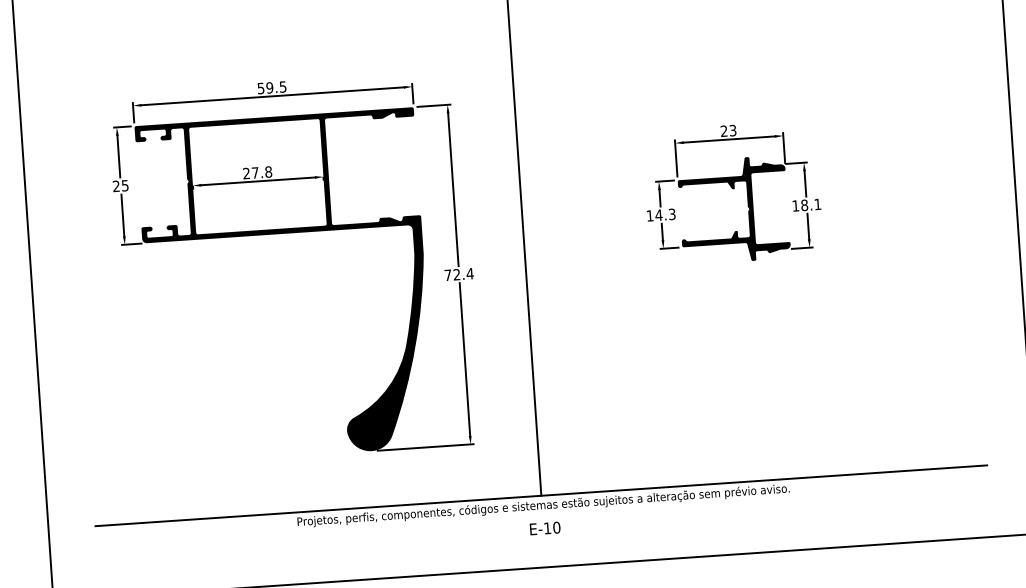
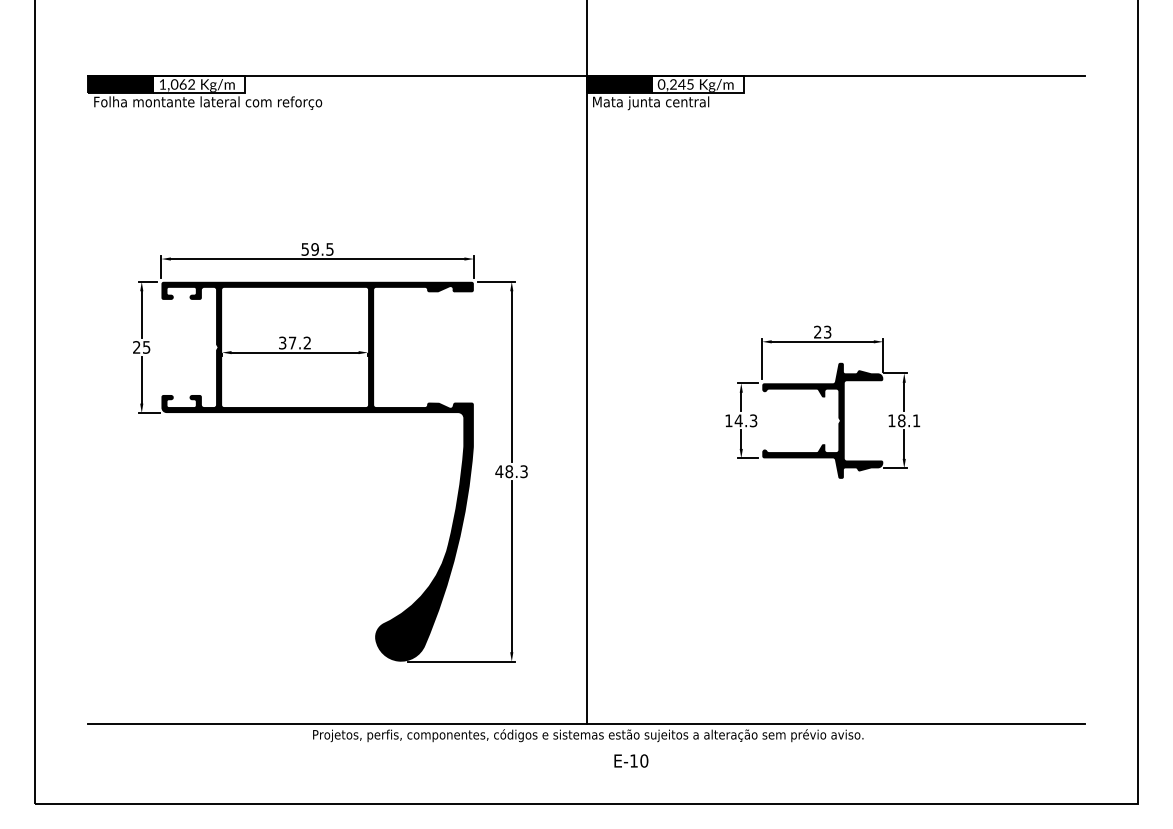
text: (257, 172) -> (295, 342), 27.8 -> 37.2
text: (458, 274) -> (511, 471), 72.4 -> 48.3
text: (545, 528) -> (631, 760), moved

